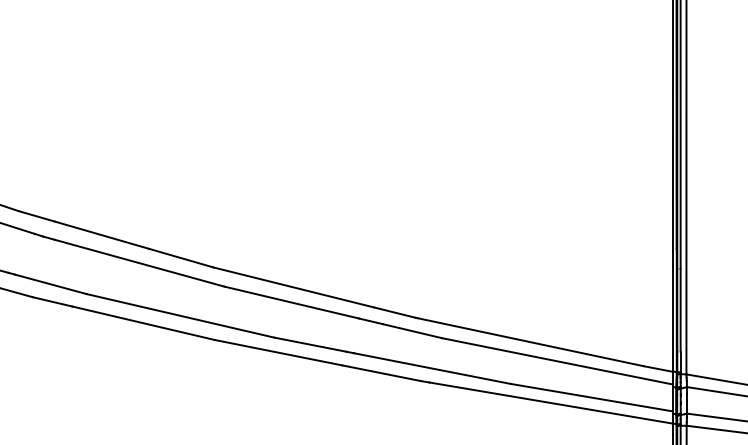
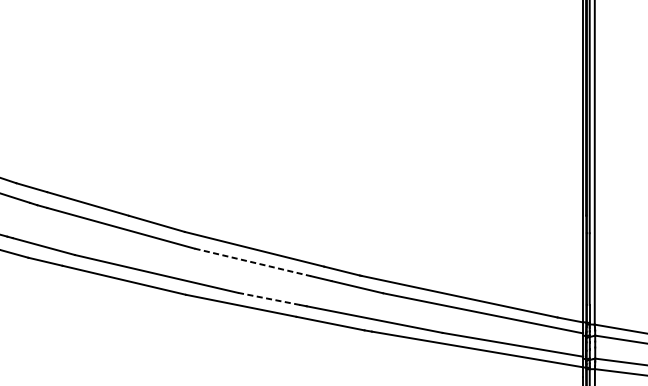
line: (292, 302) -> (253, 262), solid -> dashed
line: (310, 344) -> (268, 298), solid -> dashed

